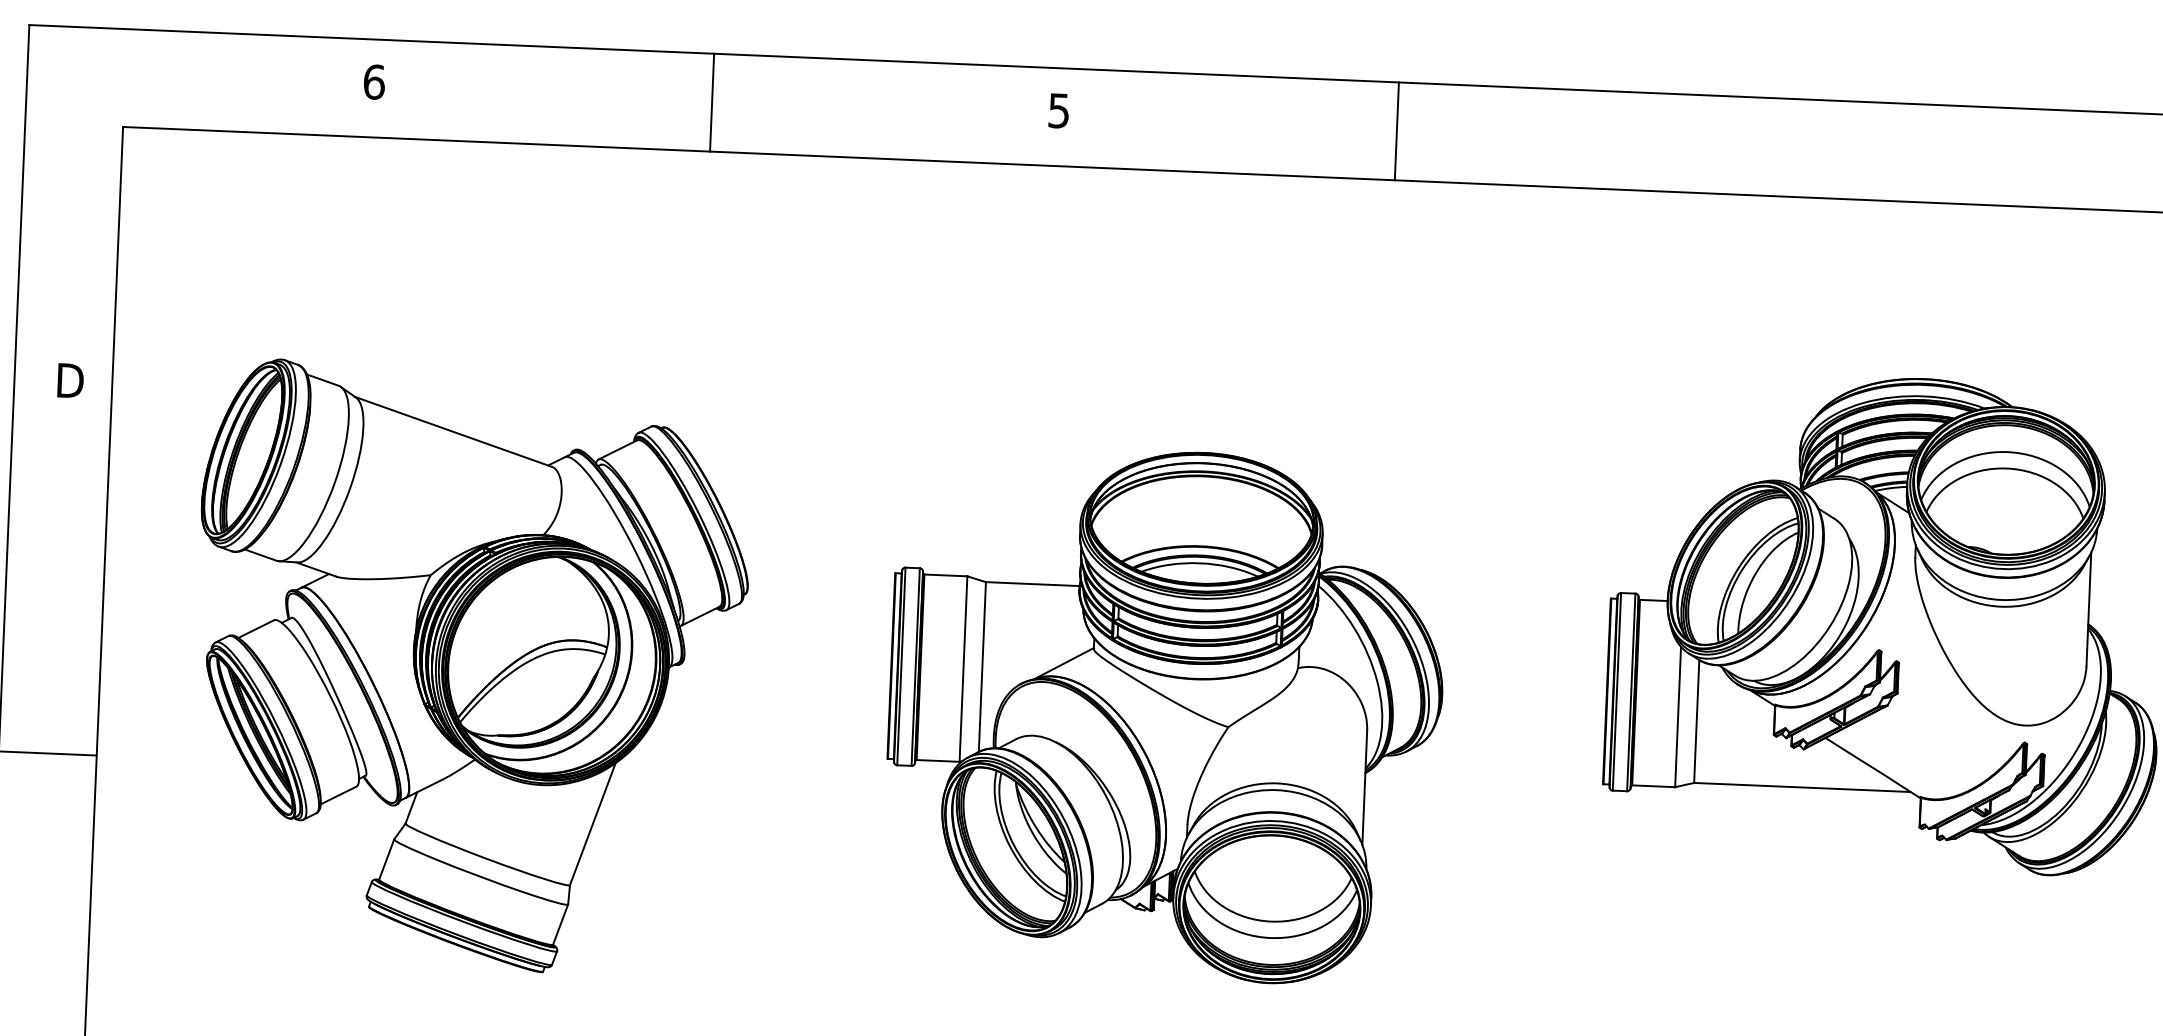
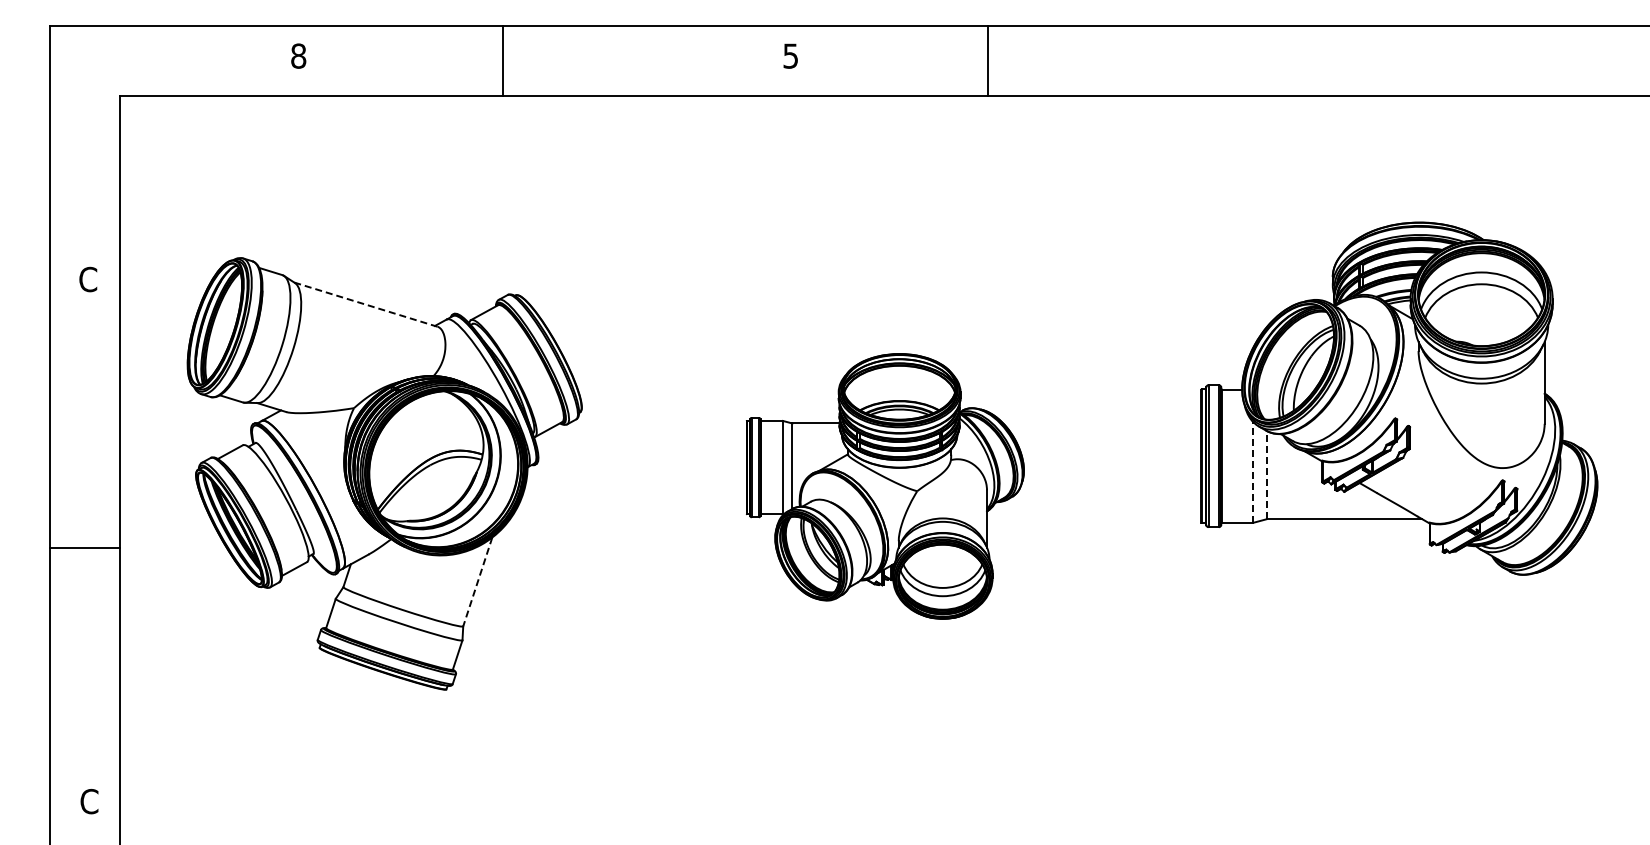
text: (374, 81) -> (298, 55), 6 -> 8
line: (711, 102) -> (502, 60), moved
line: (1396, 131) -> (987, 60), moved
text: (70, 380) -> (89, 279), D -> C
line: (454, 431) -> (366, 304), solid -> dashed
part: (1165, 715) -> (885, 486), size x0.7
line: (1678, 715) -> (1253, 471), solid -> dashed
line: (1696, 720) -> (1266, 474), solid -> dashed
line: (592, 823) -> (477, 581), solid -> dashed

